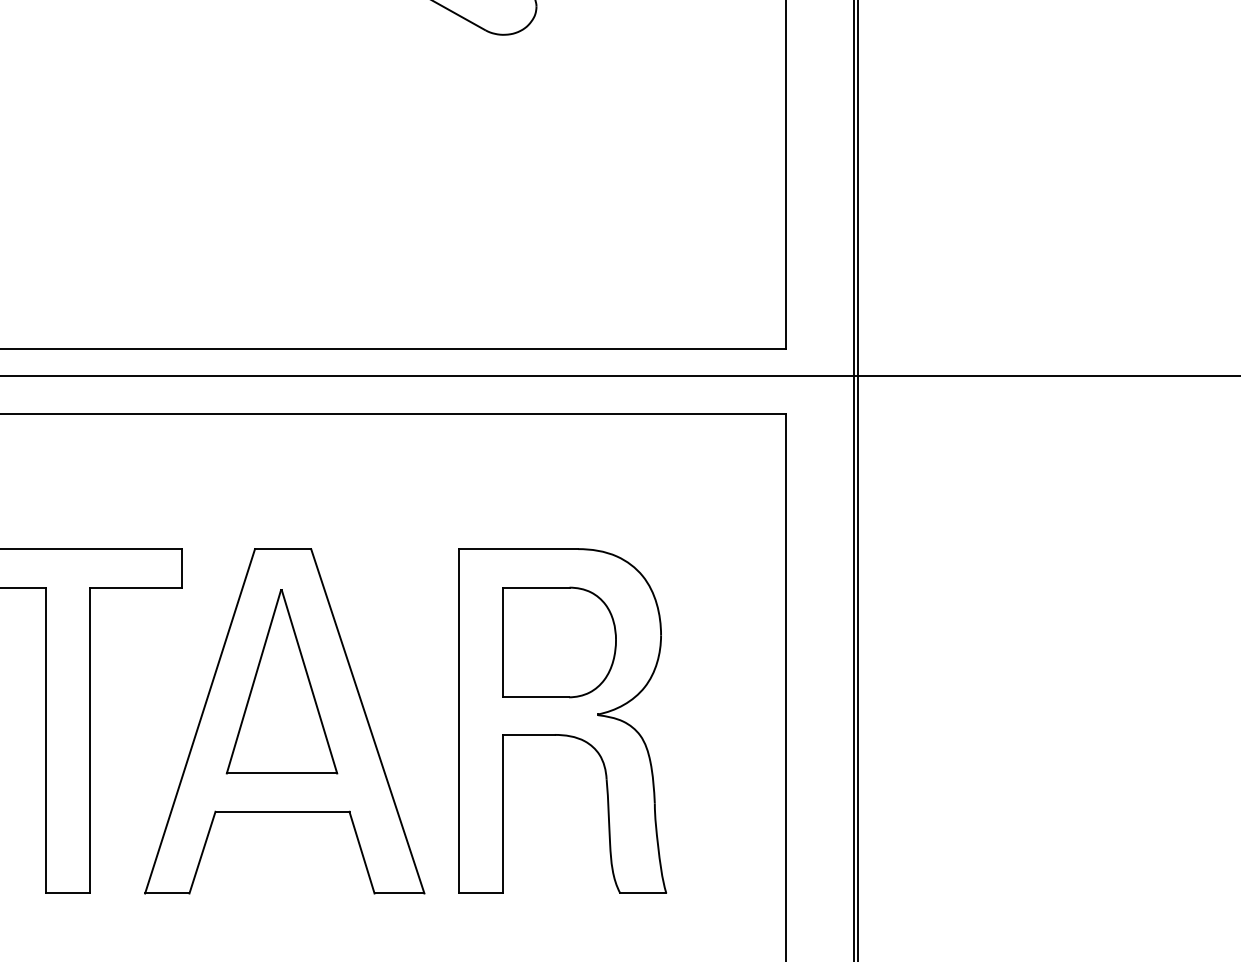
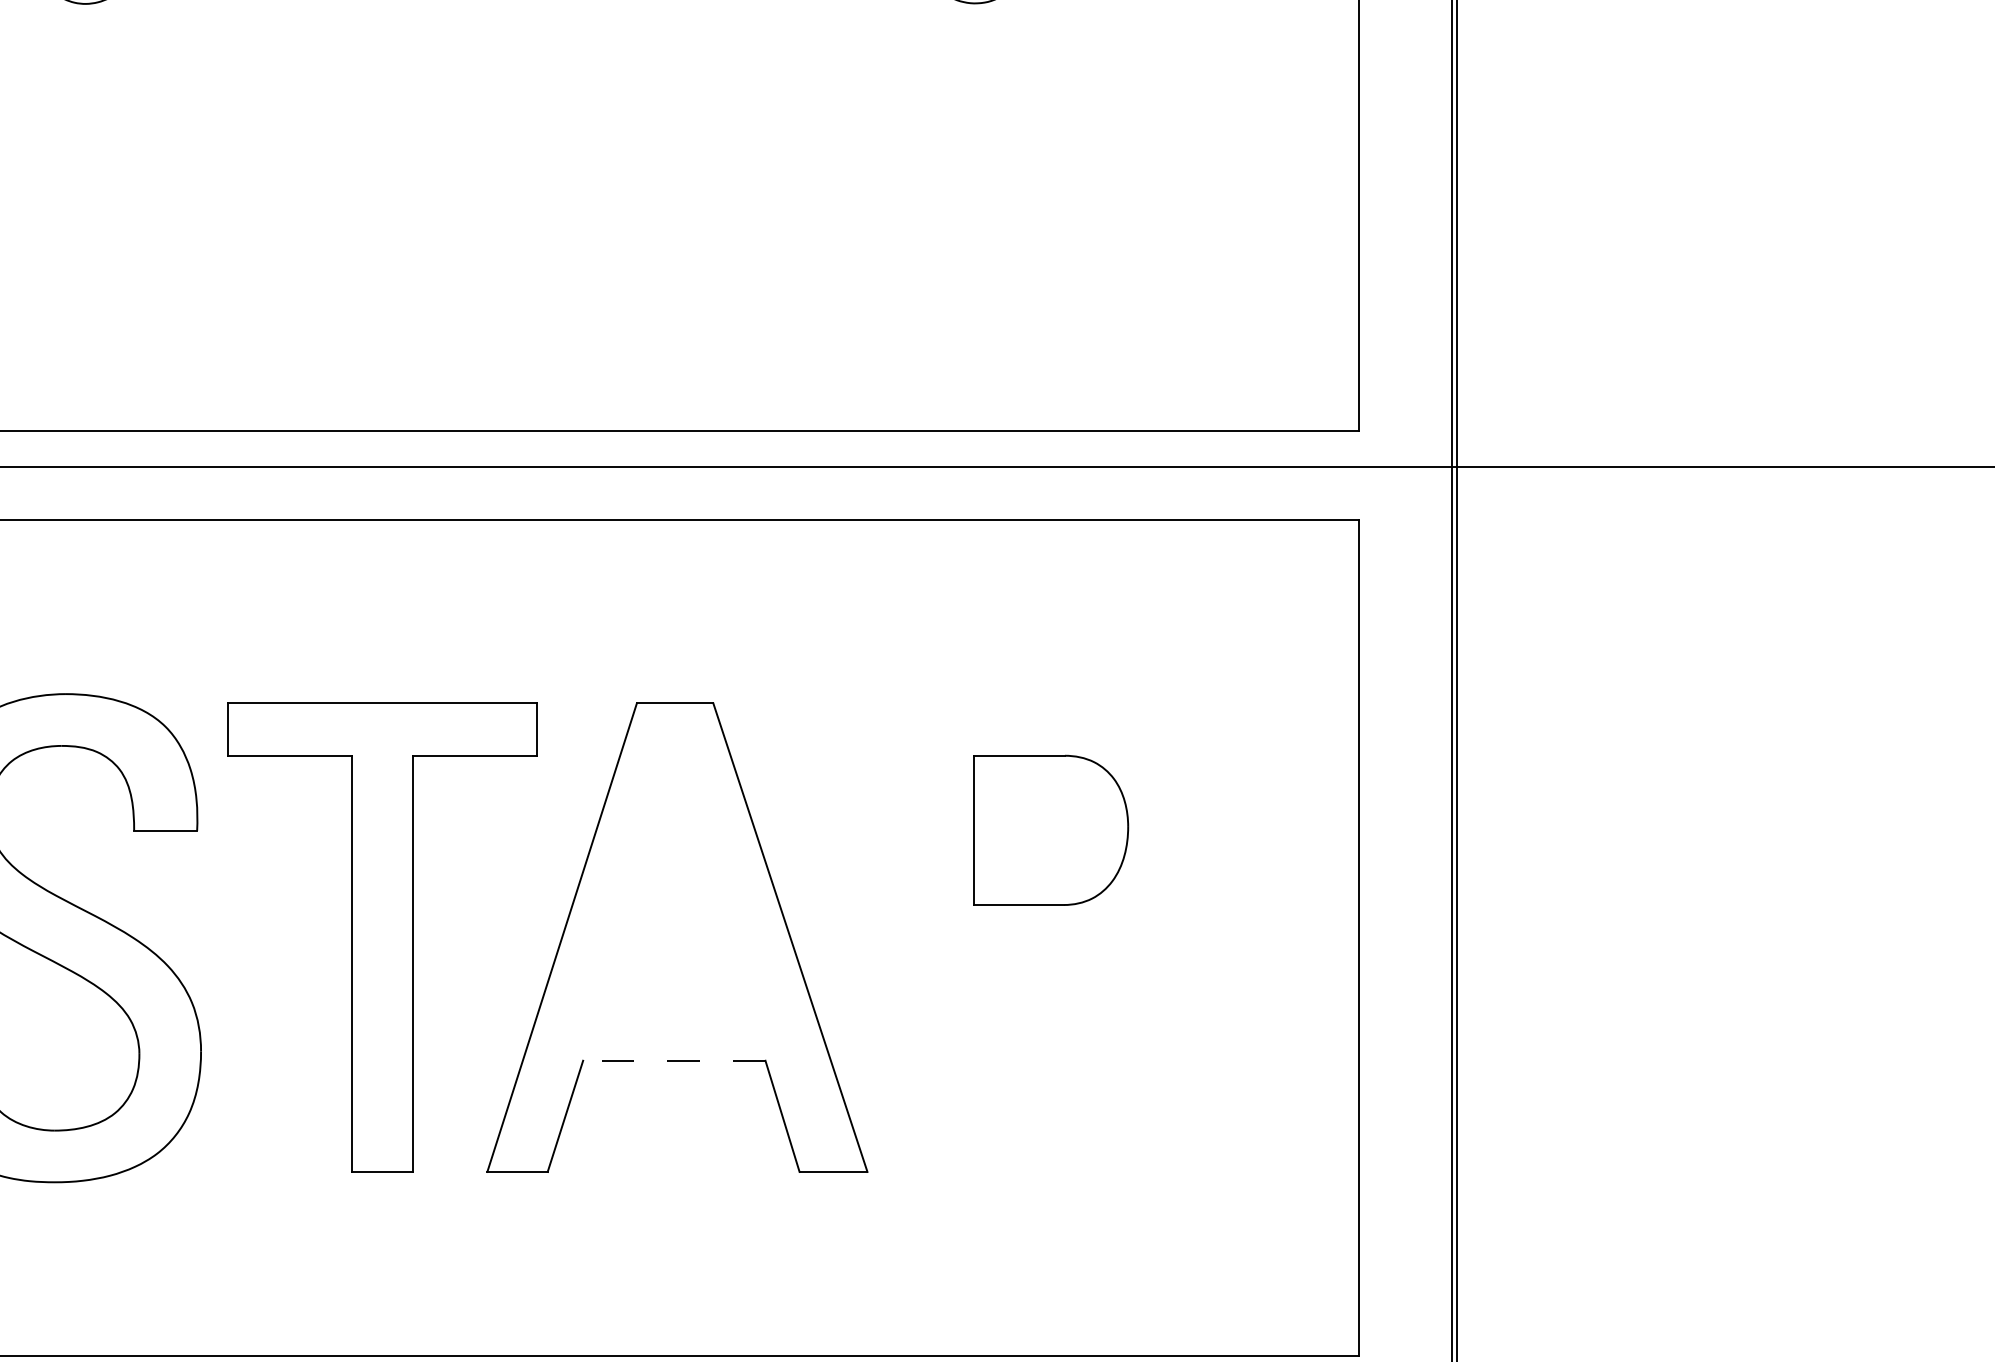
part: (281, 681) -> (673, 883), removed
part: (562, 721) -> (1055, 937), removed
line: (281, 811) -> (673, 1060), solid -> dashed

